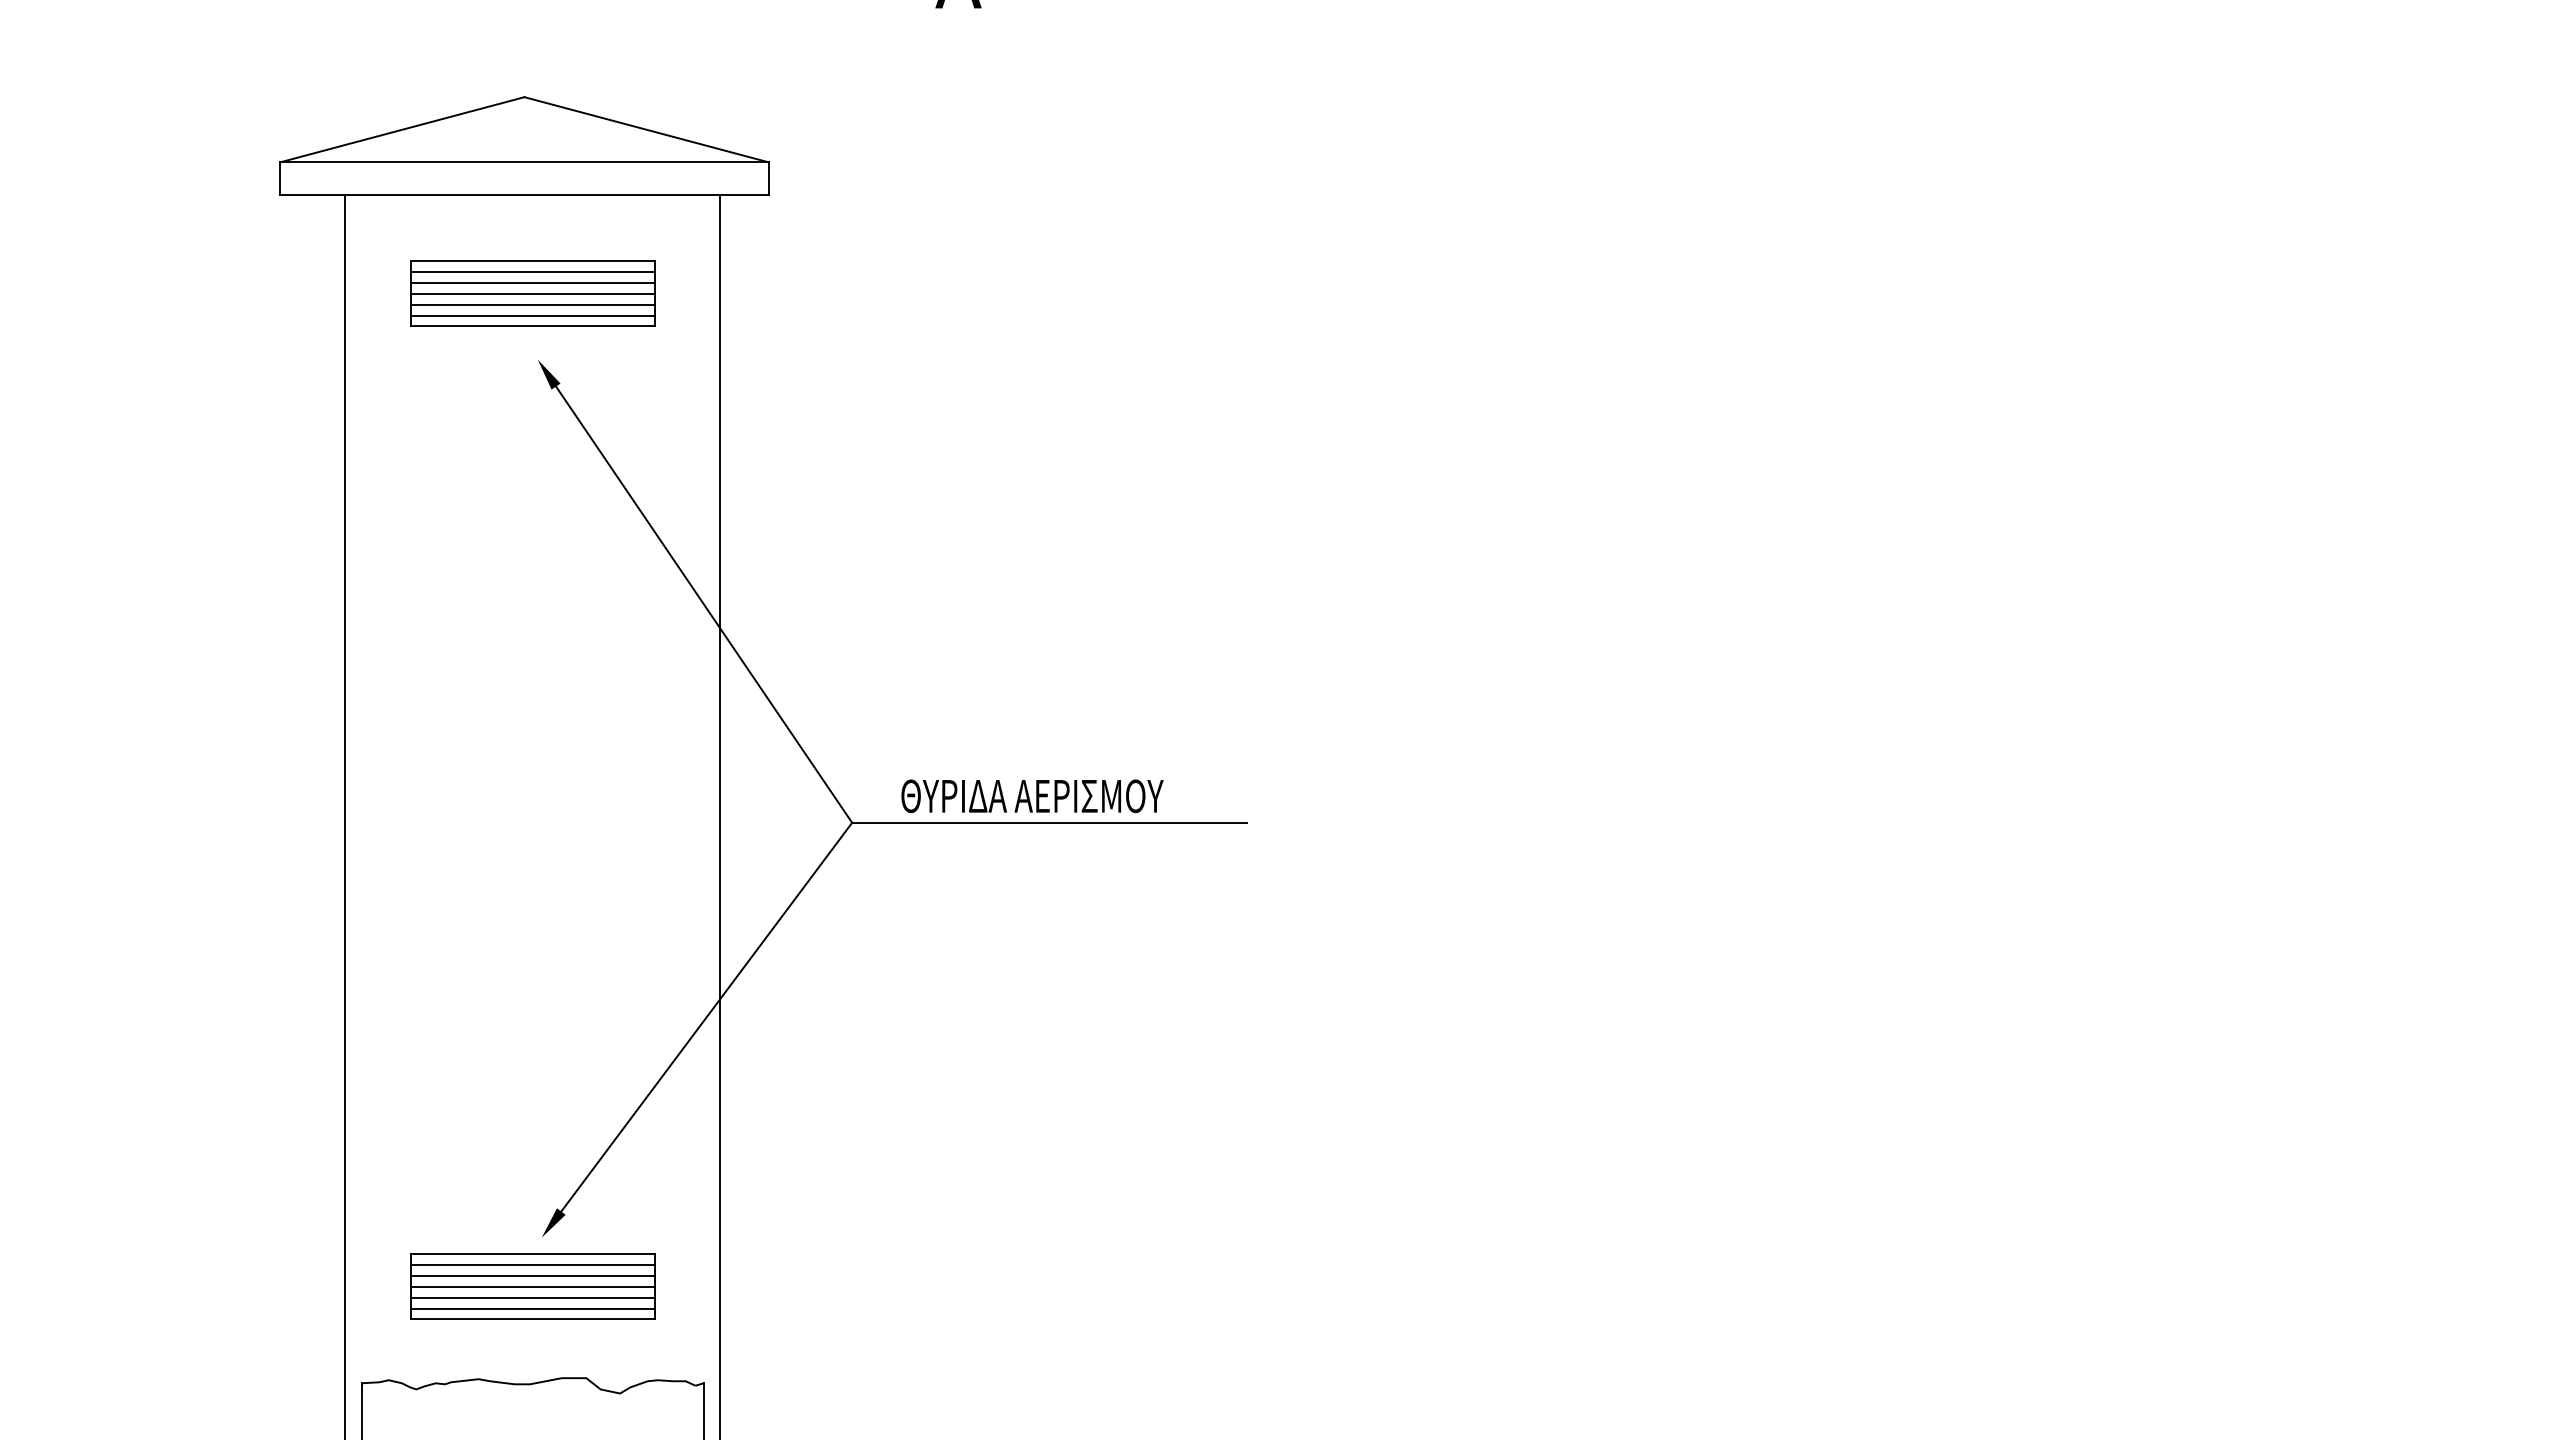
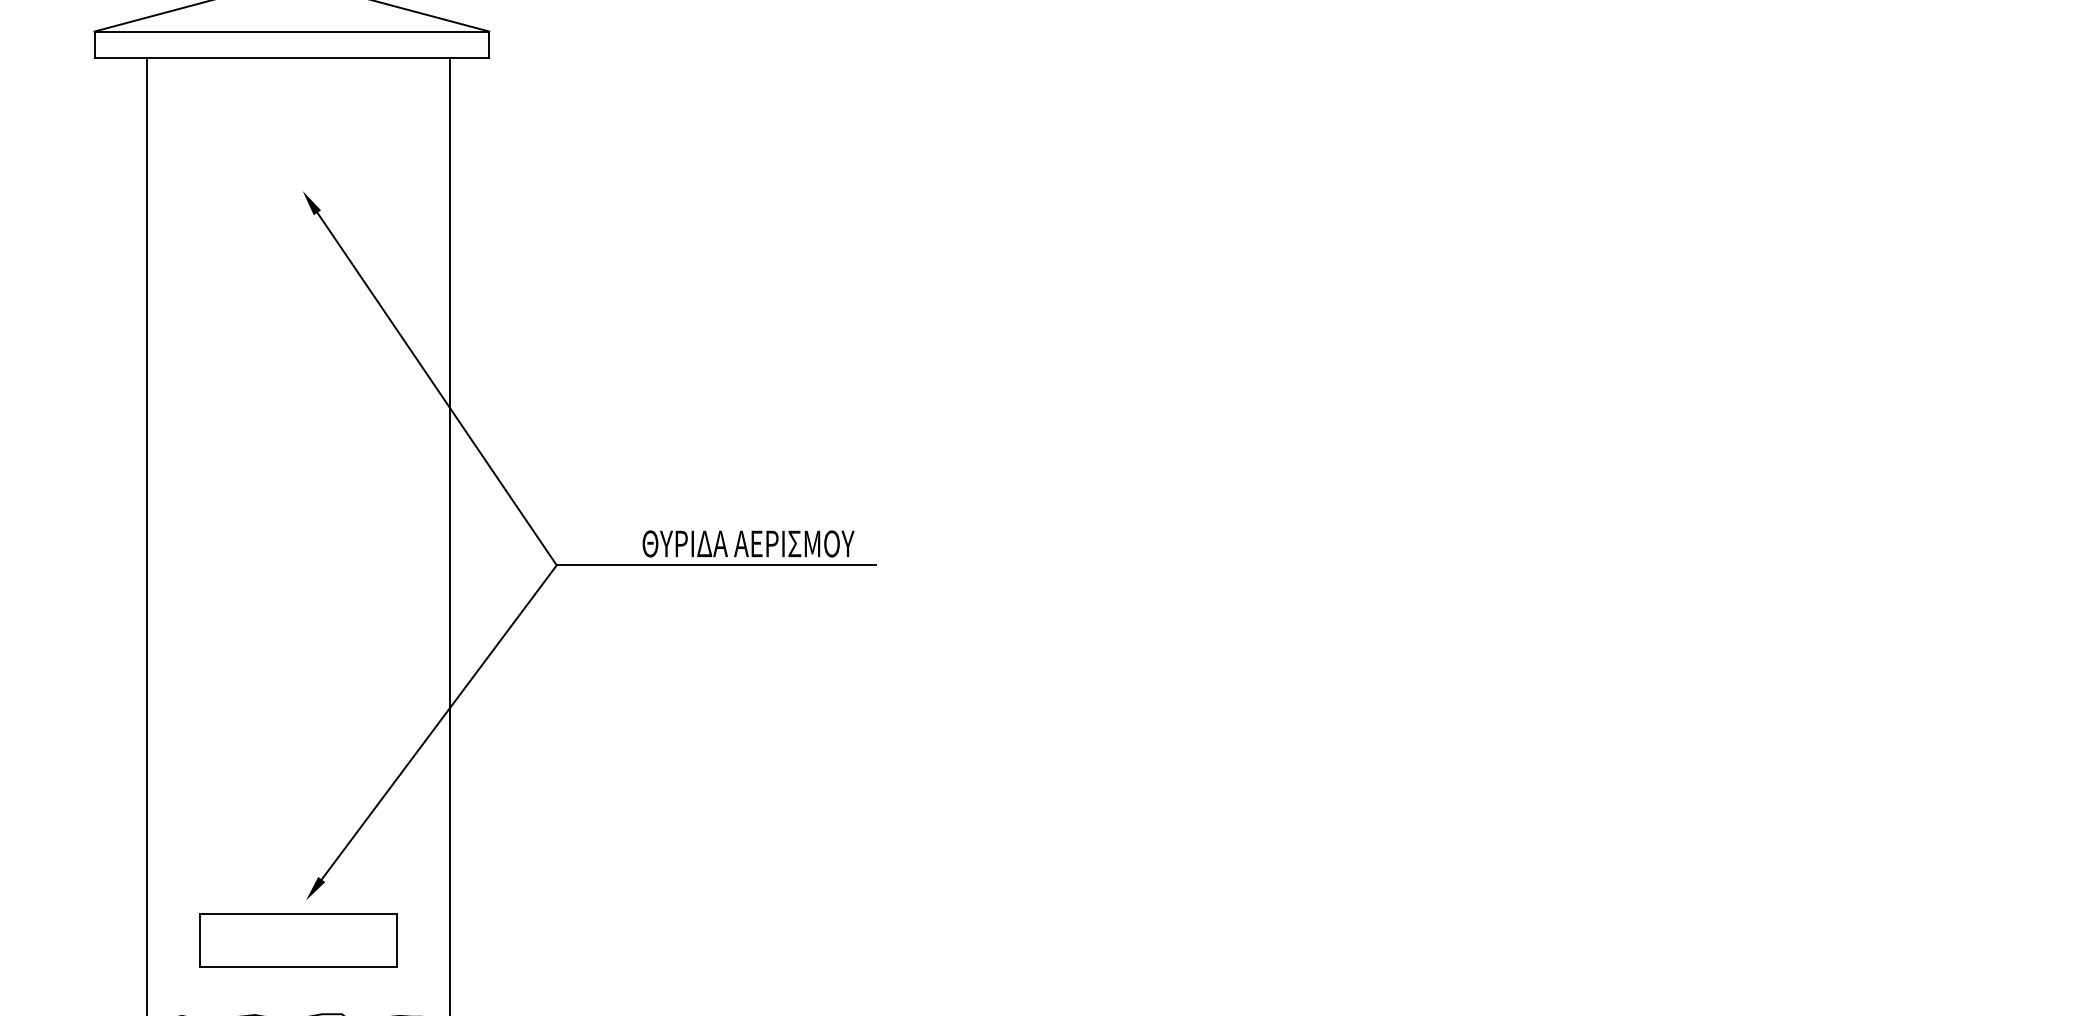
part: (532, 293) -> (298, 137), removed
text: (1032, 796) -> (748, 544), moved
line: (532, 1265) -> (298, 923), removed
line: (532, 1276) -> (298, 932), removed
line: (532, 1286) -> (298, 940), removed
line: (532, 1297) -> (298, 949), removed
line: (532, 1308) -> (298, 957), removed

